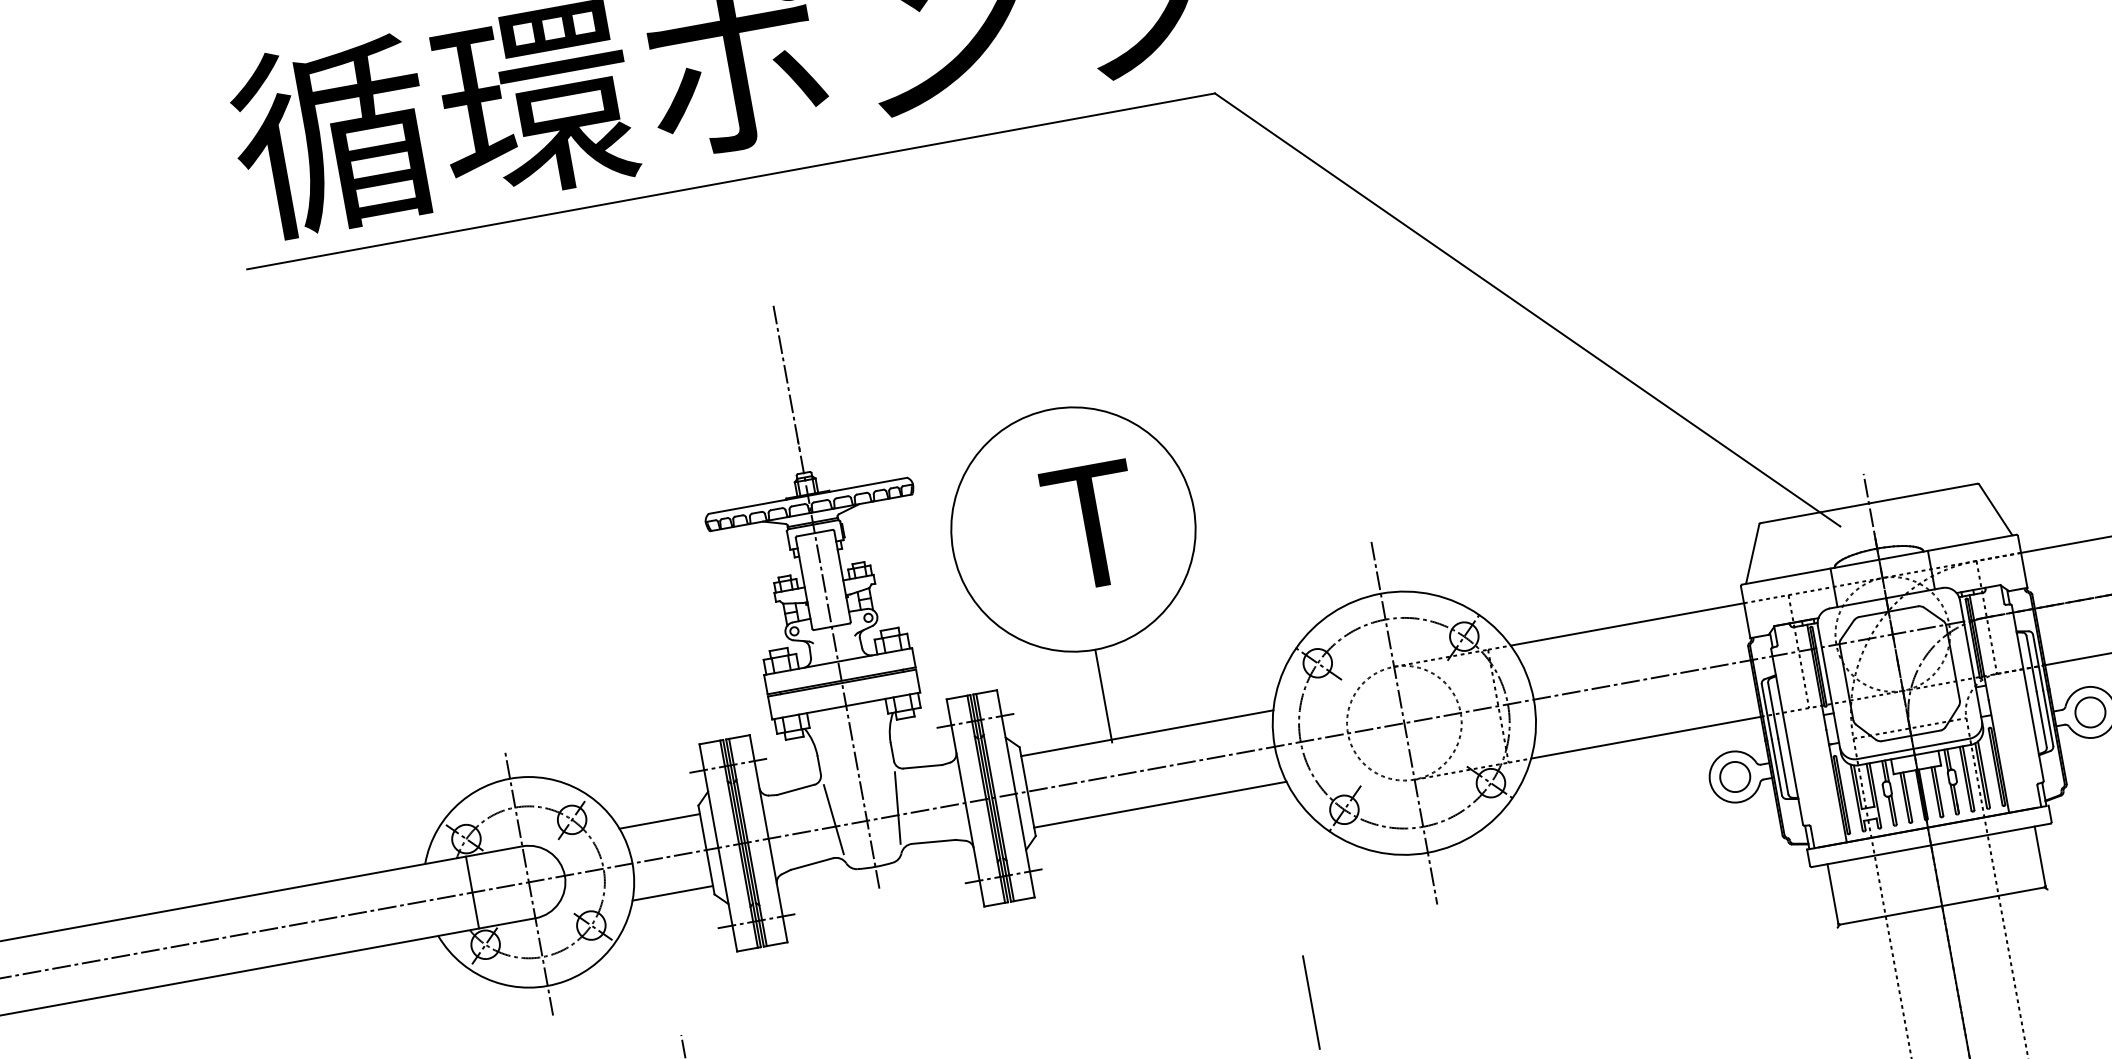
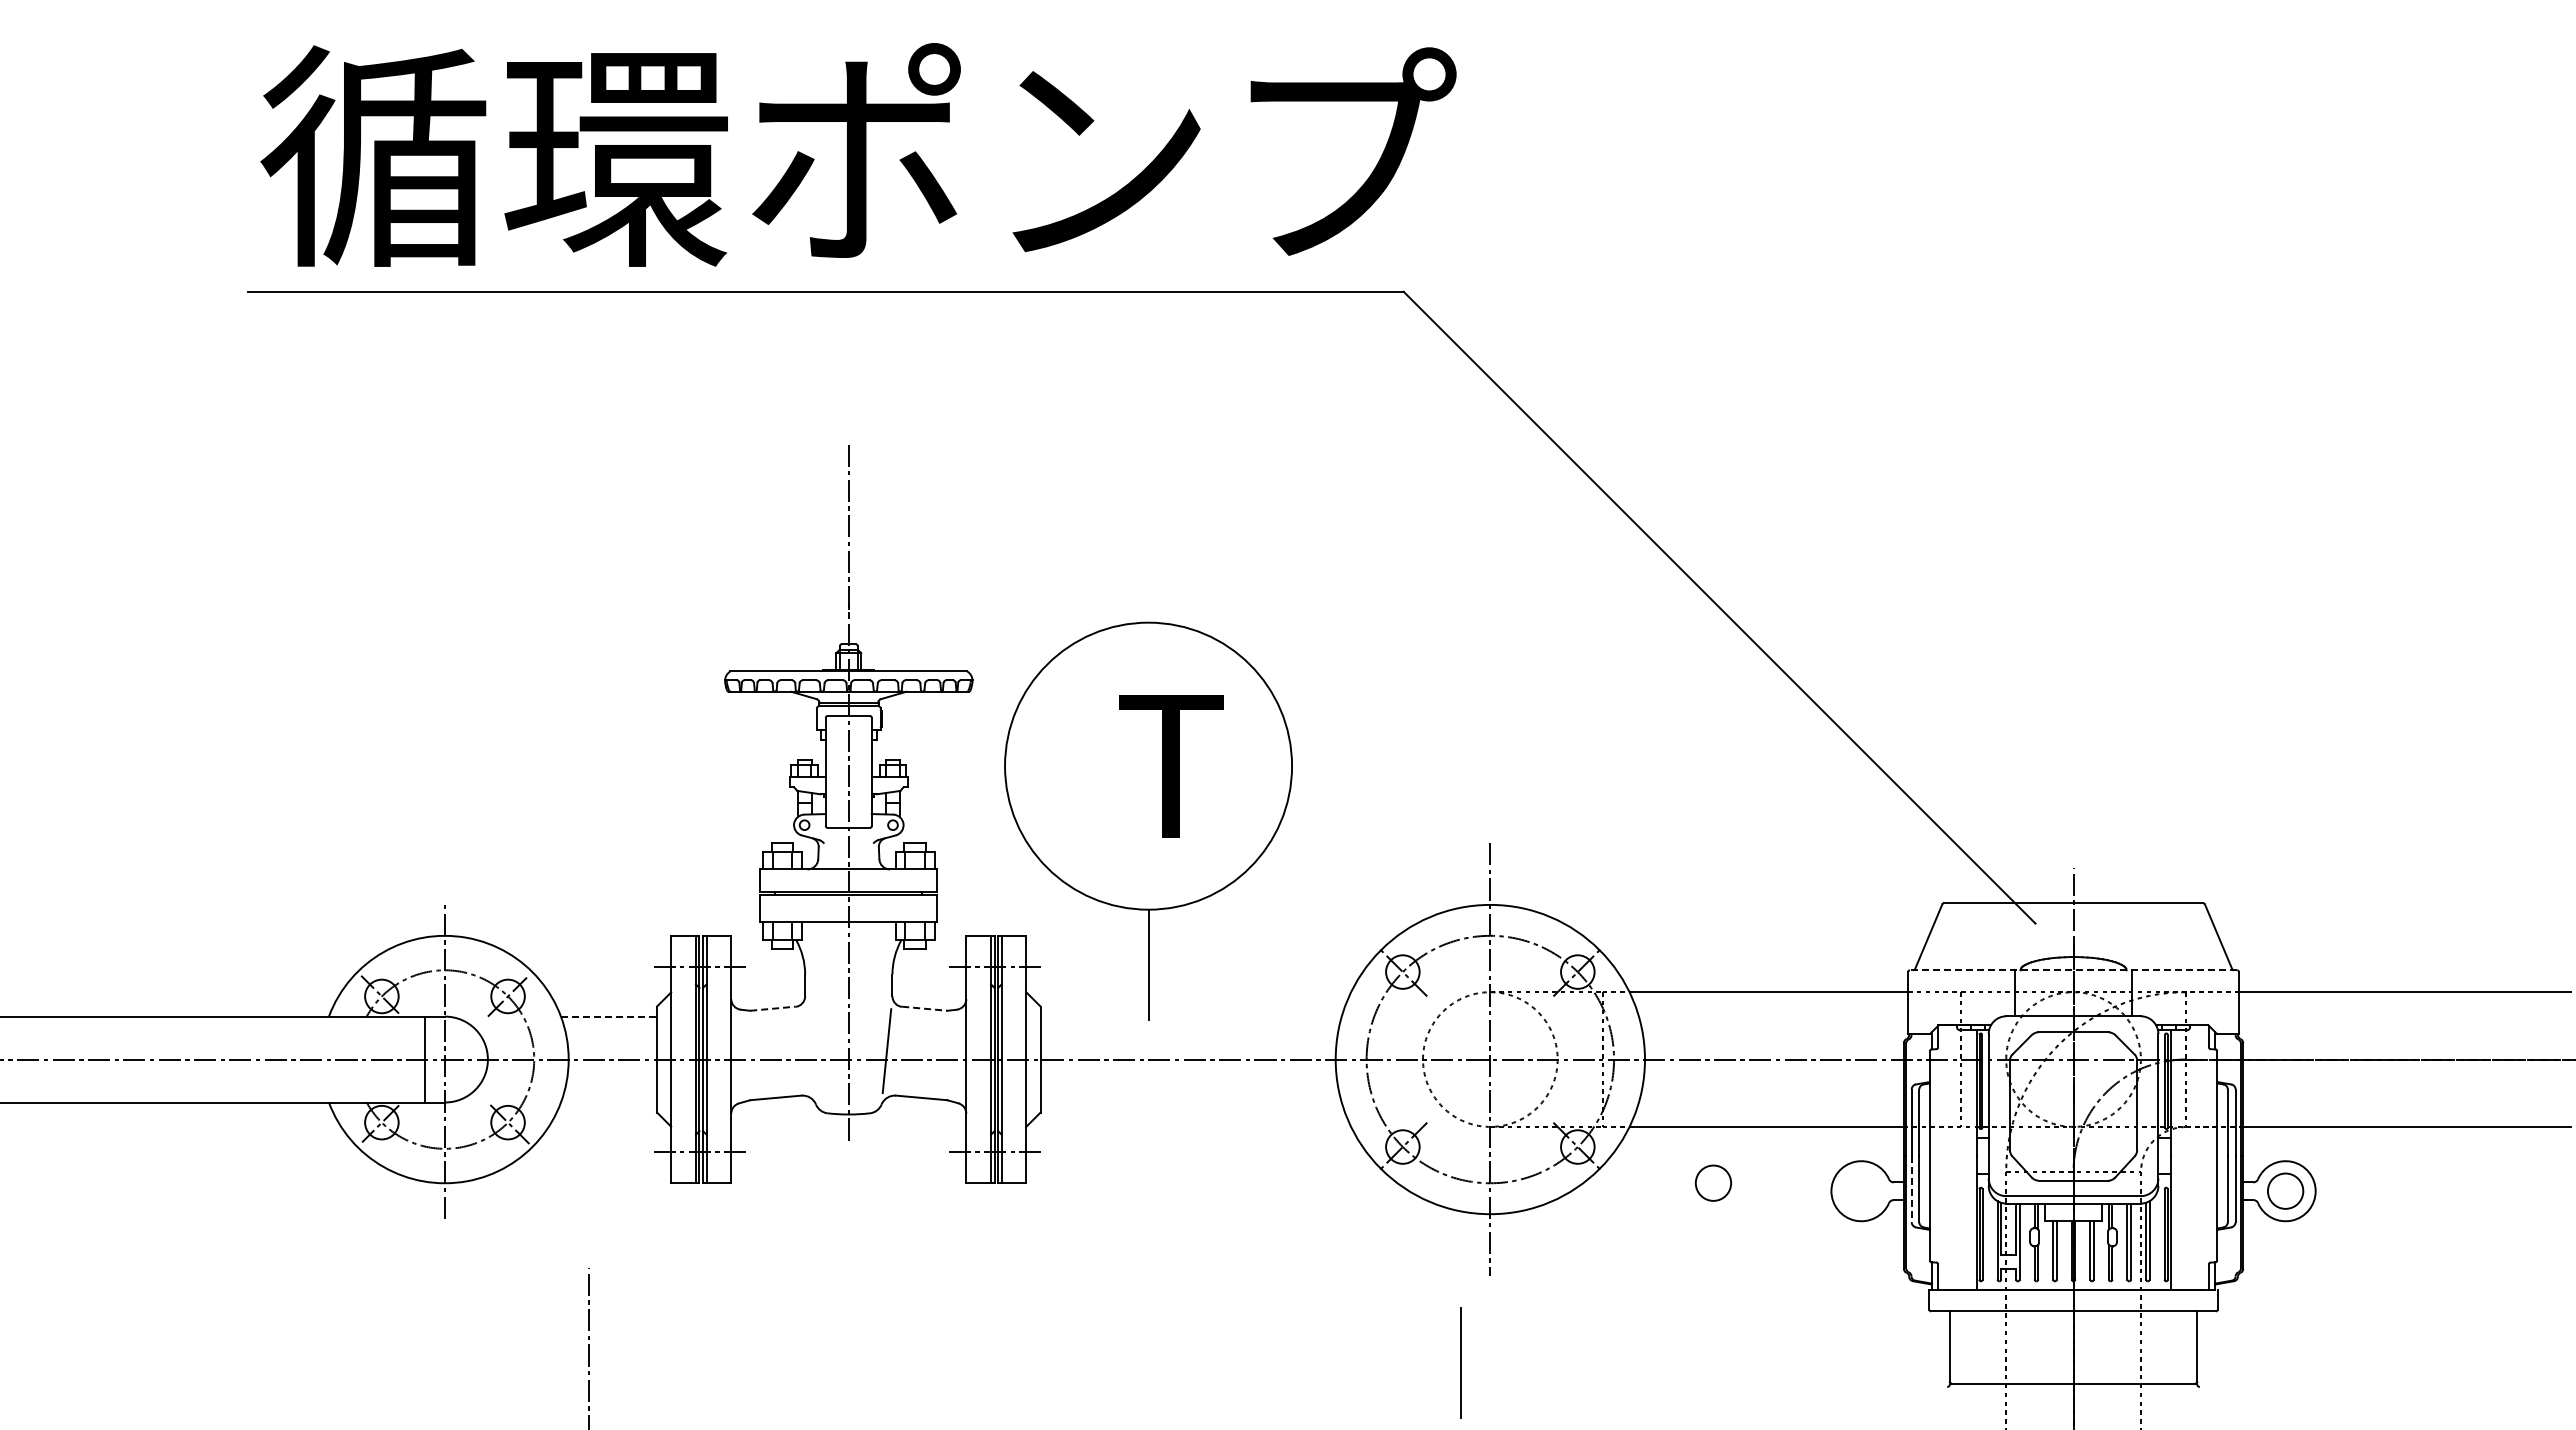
line: (1879, 559) -> (2073, 970), solid -> dashed
line: (1146, 733) -> (1190, 1017), removed
line: (922, 766) -> (924, 1008), solid -> dashed
line: (1776, 767) -> (1911, 1189), solid -> dashed
circle: (1734, 776) -> (1712, 1182), moved
line: (795, 789) -> (772, 1008), solid -> dashed
line: (1159, 804) -> (1190, 1102), removed
line: (833, 819) -> (810, 1051), removed
line: (660, 821) -> (609, 1016), solid -> dashed
line: (472, 892) -> (424, 1059), moved
line: (673, 893) -> (609, 1102), removed
line: (1310, 1002) -> (1460, 1362), moved

